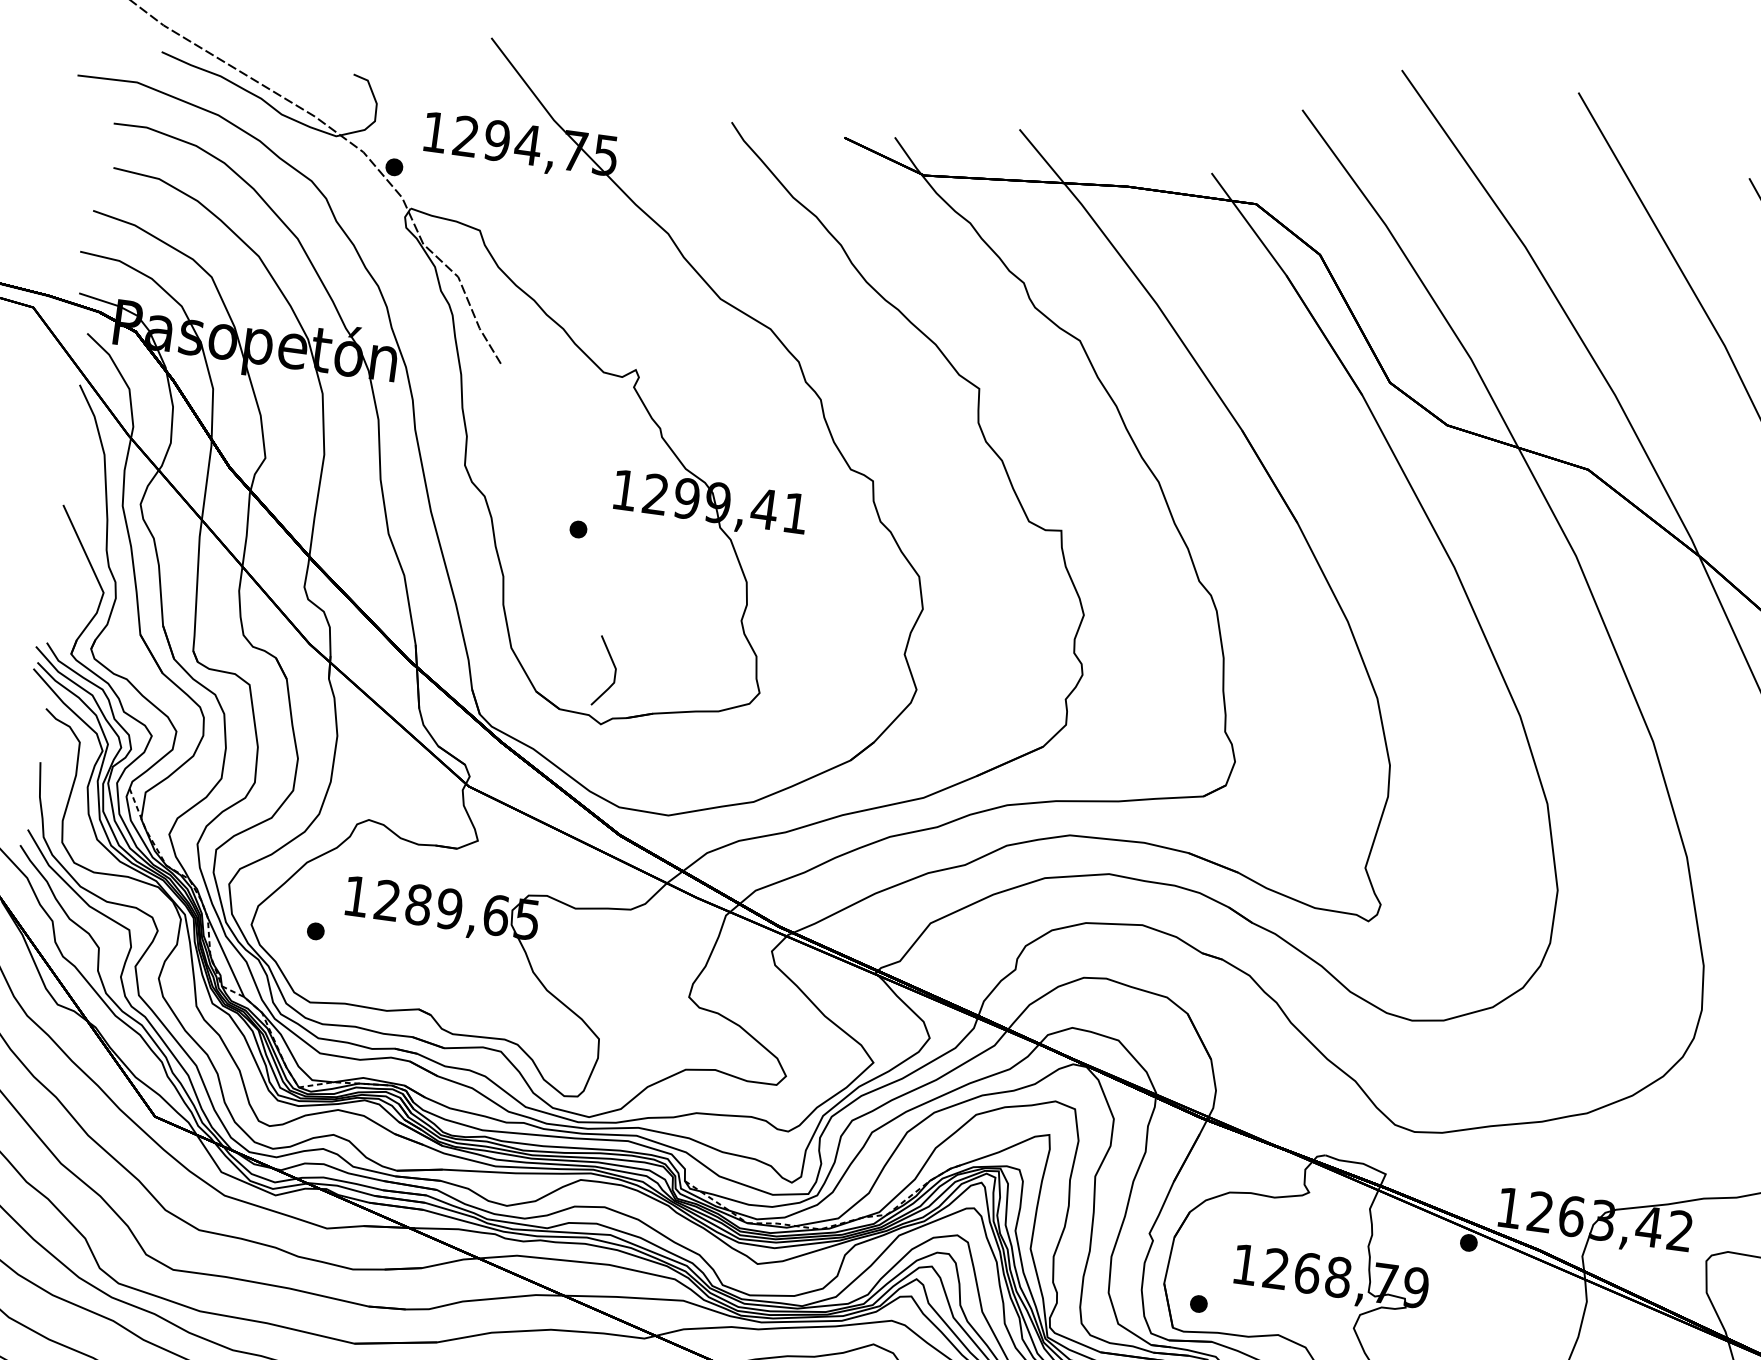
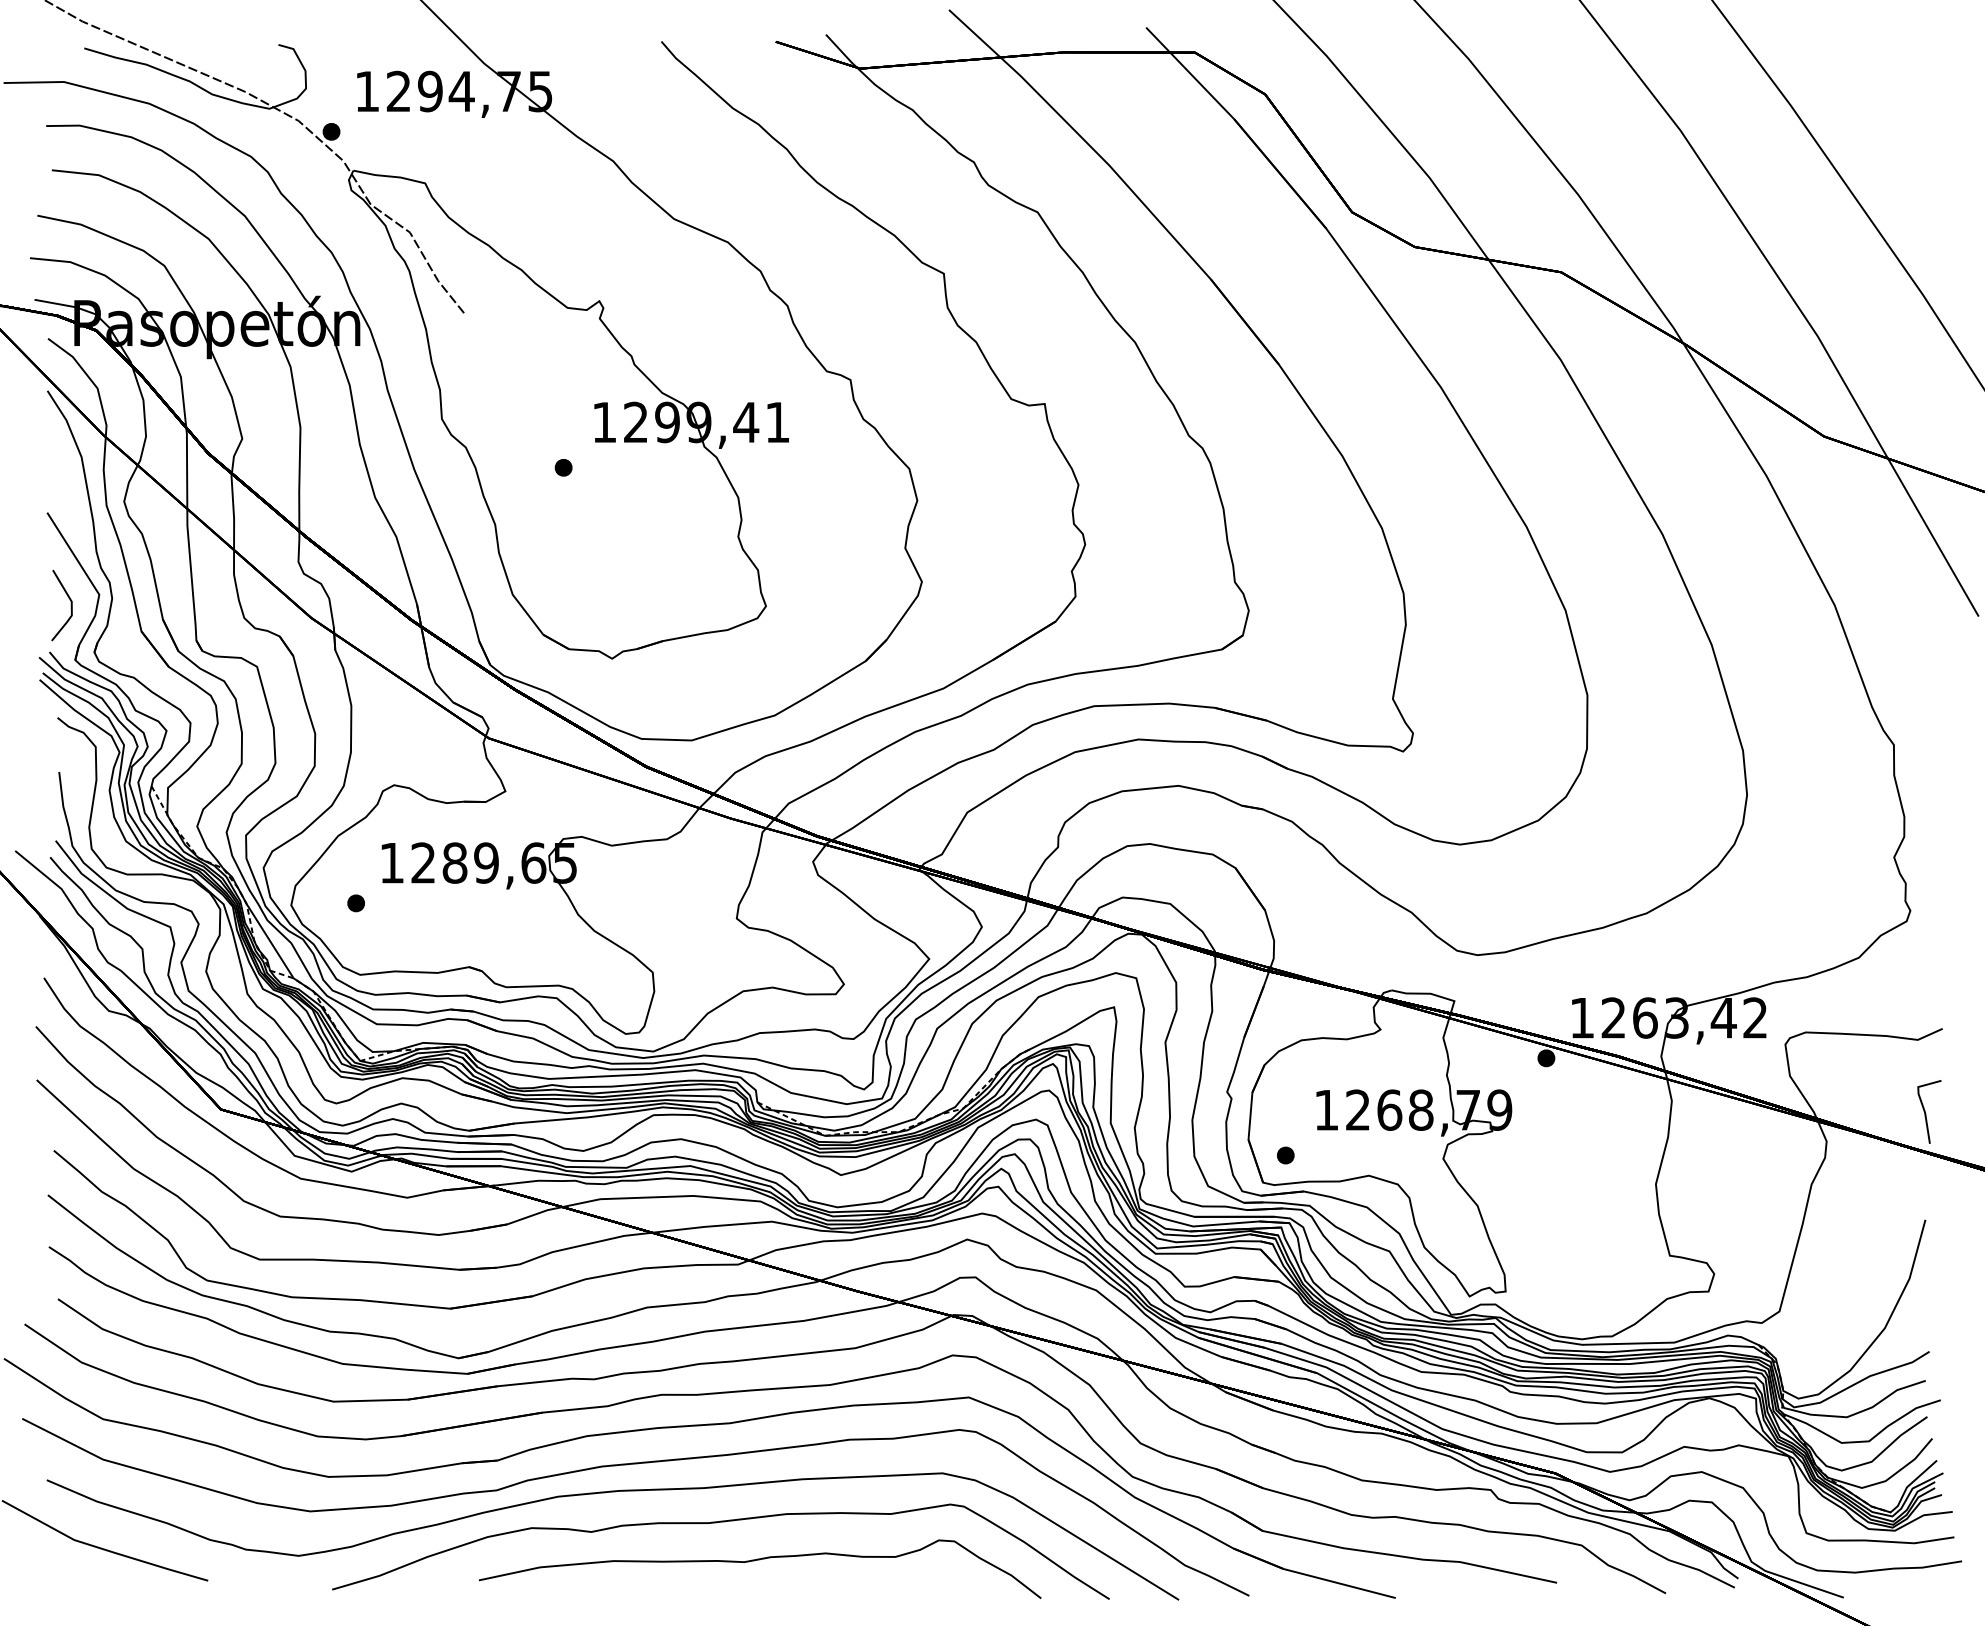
line: (614, 672) -> (70, 605), moved

